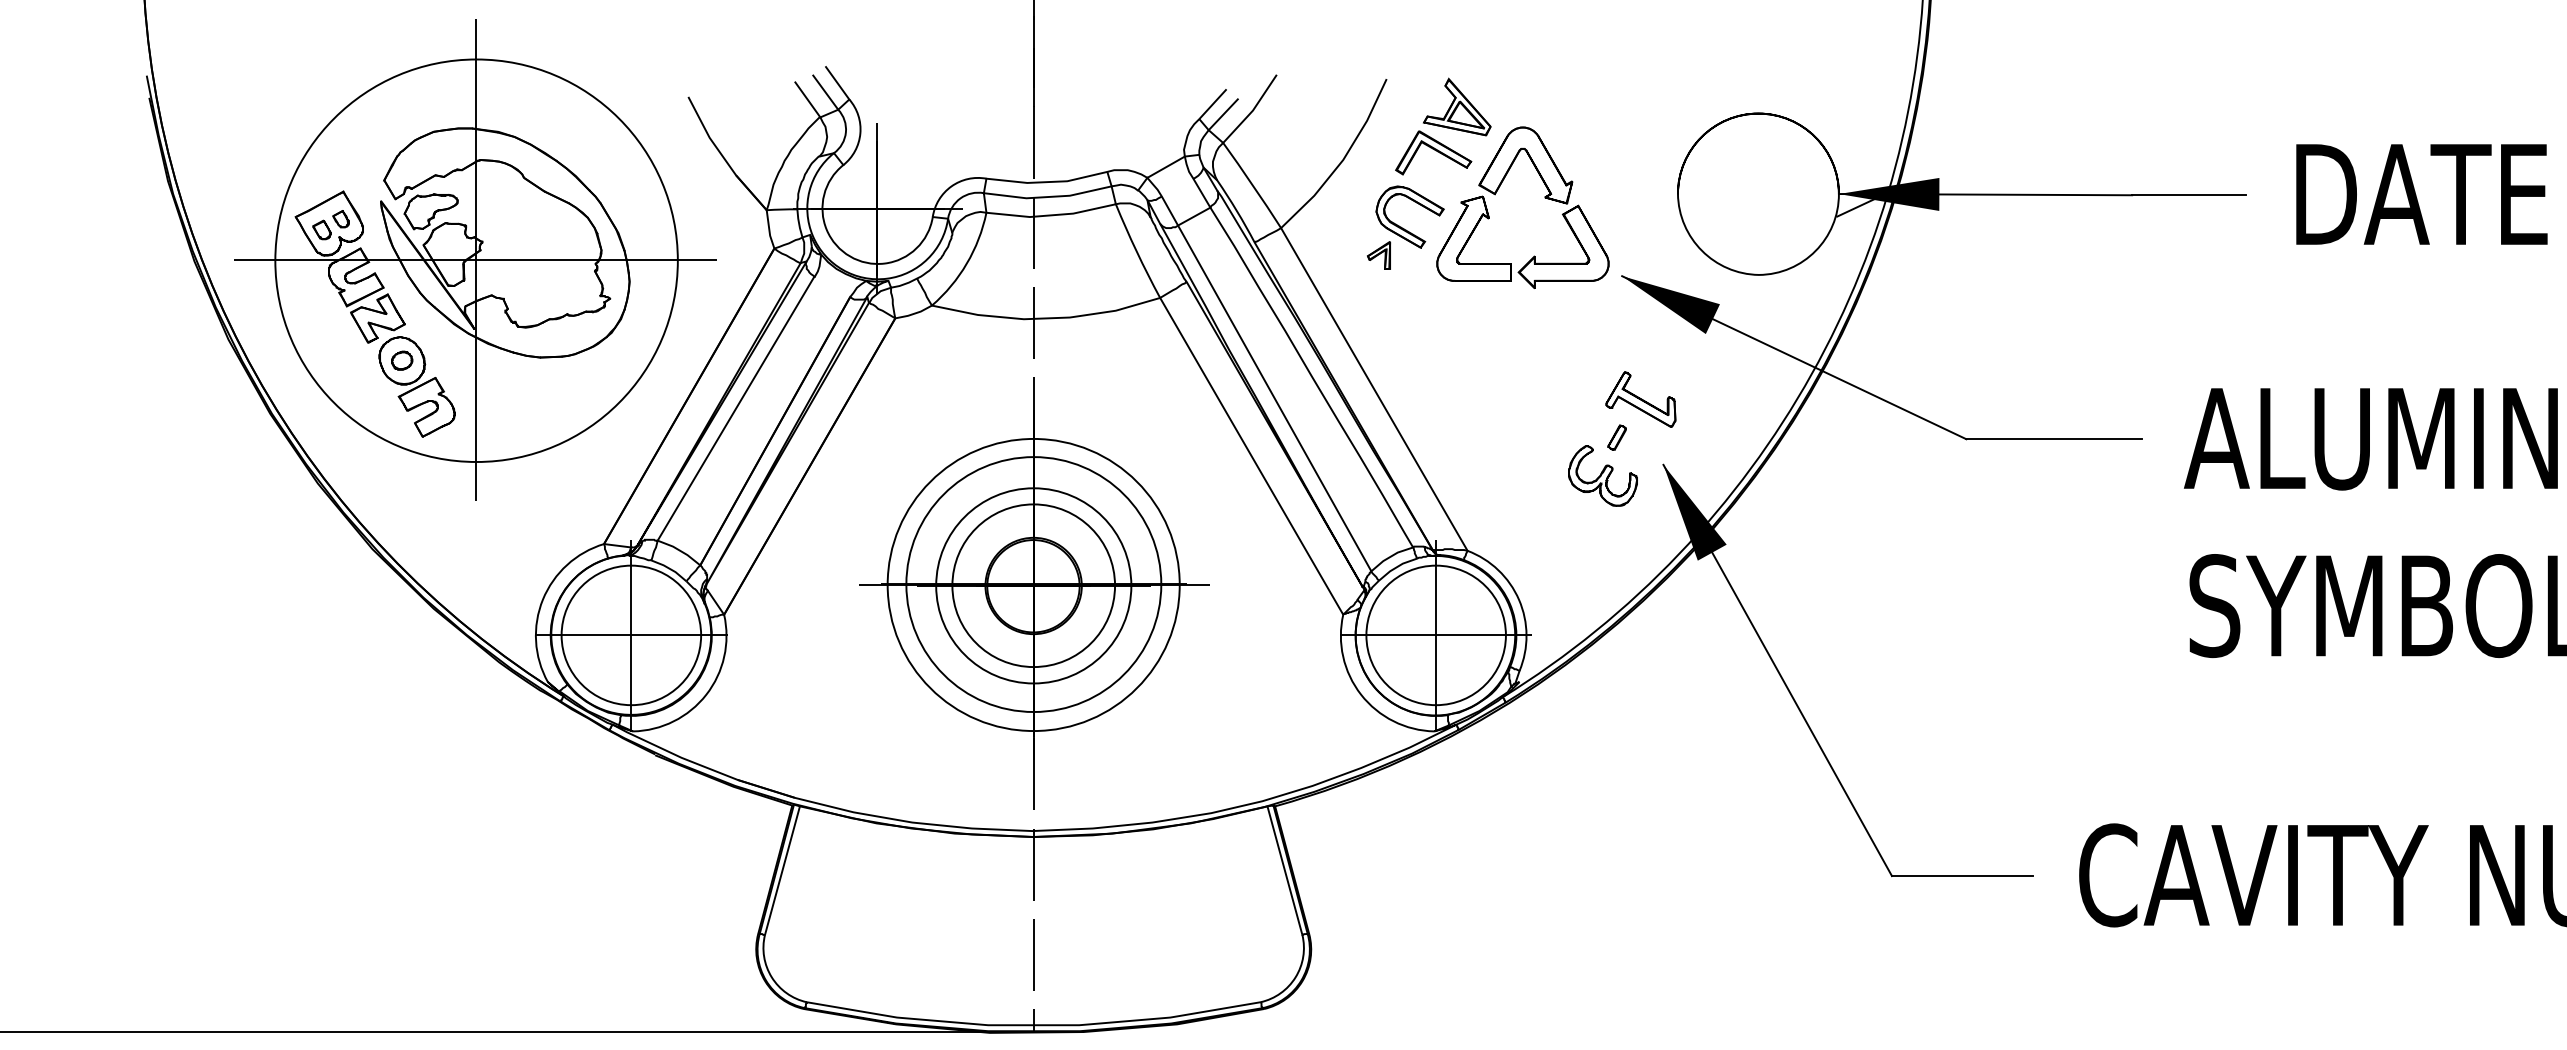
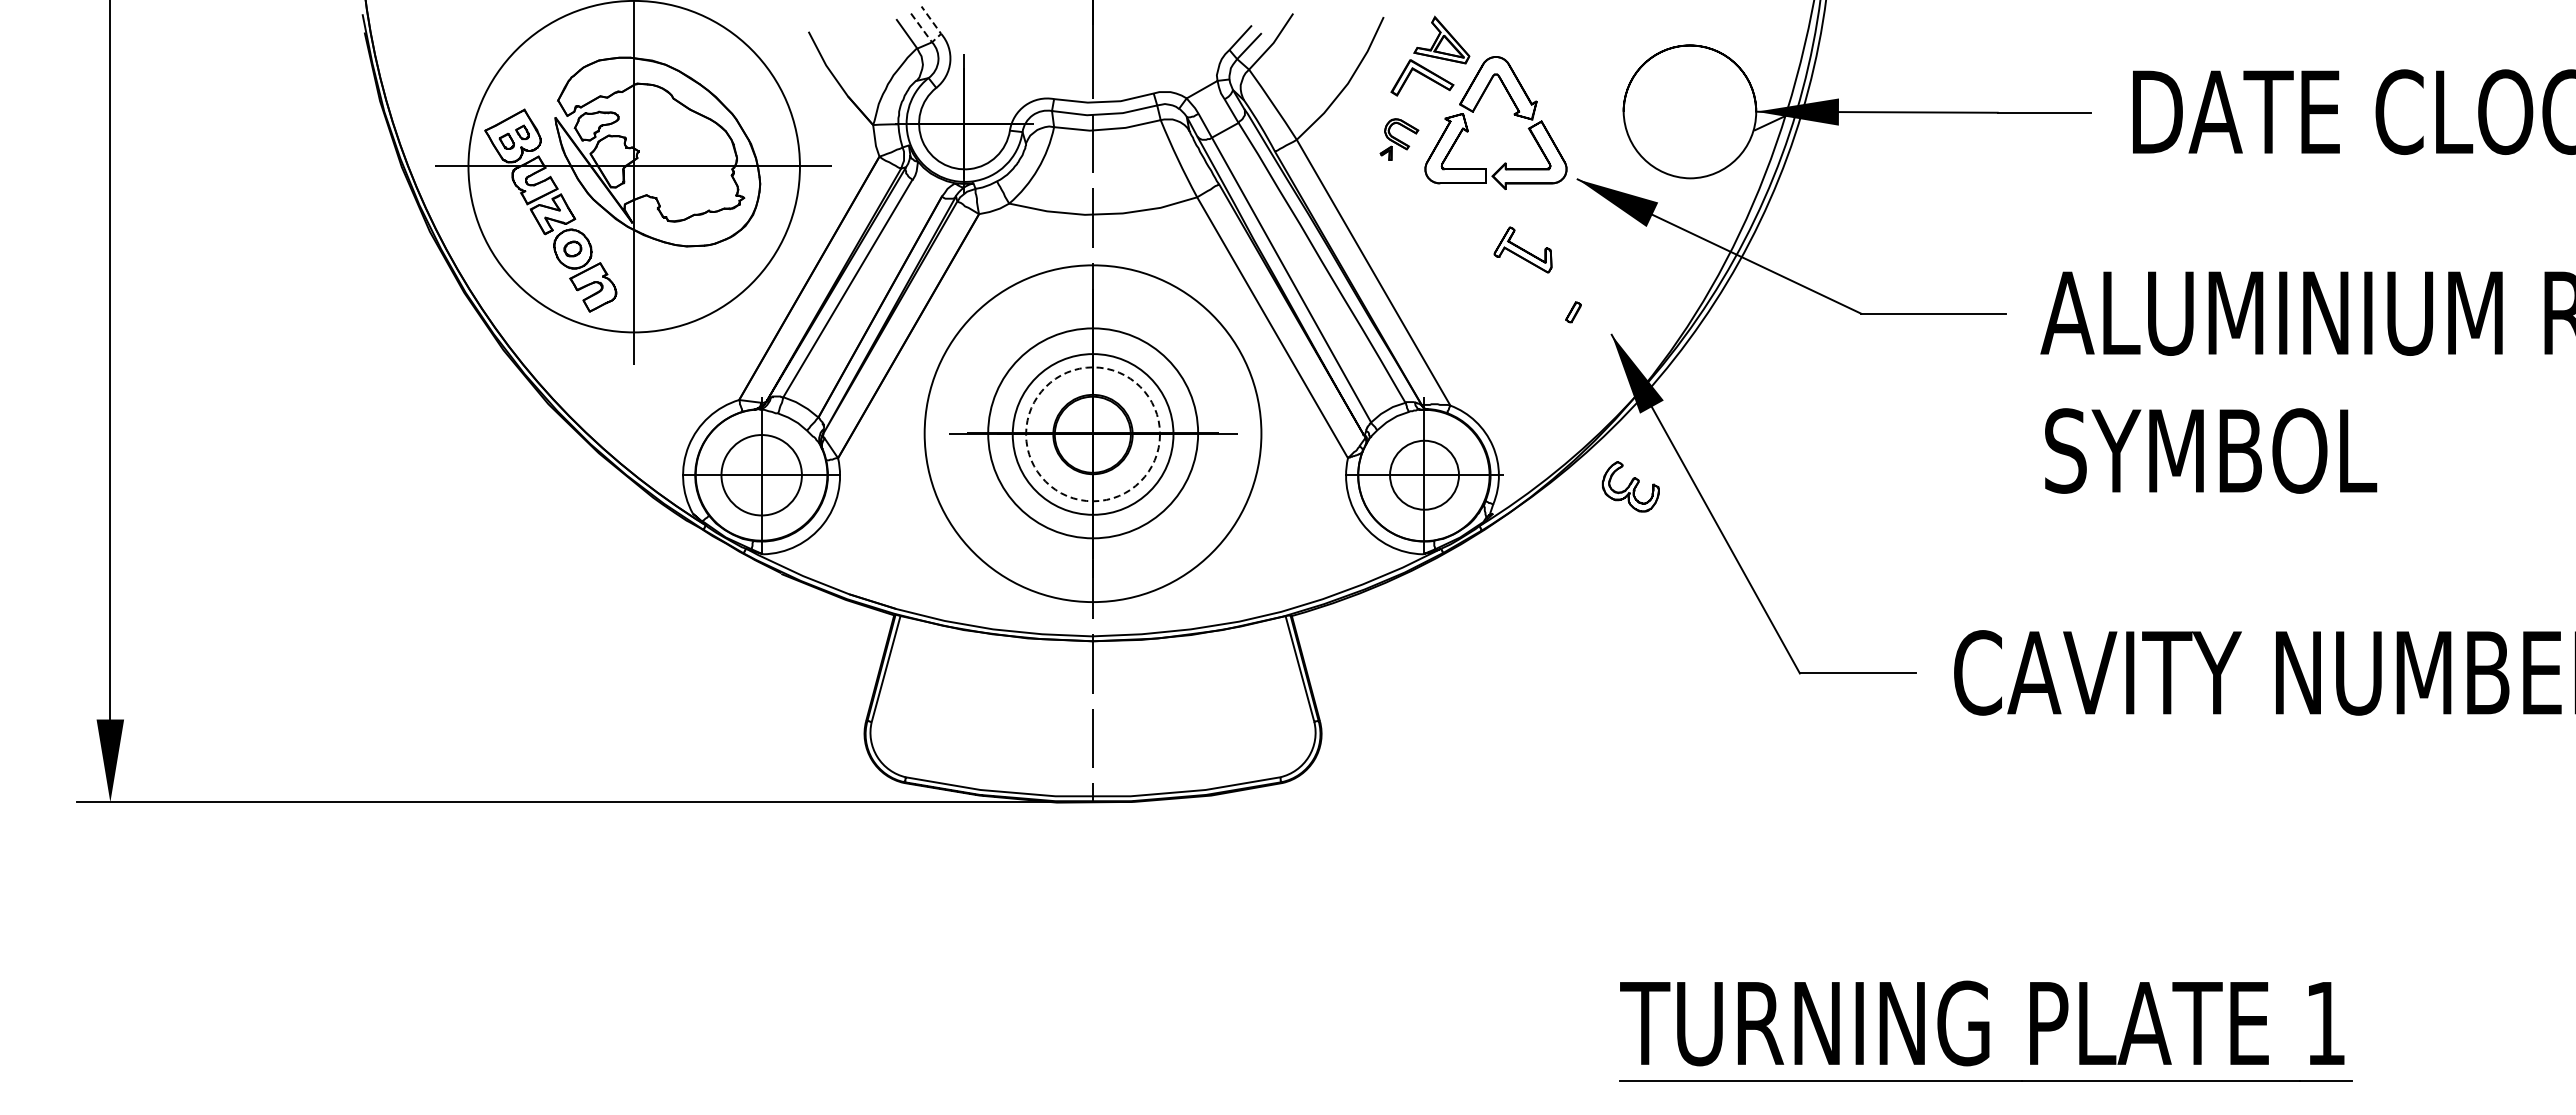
line: (843, 105) -> (936, 38), solid -> dashed
part: (1405, 227) -> (1399, 139), size x0.6
part: (1640, 398) -> (1522, 249), moved
part: (1602, 475) -> (1630, 486), moved
circle: (1033, 584) -> (1092, 433), size x1.4
circle: (1034, 585) -> (1093, 434), solid -> dashed
circle: (631, 634) -> (761, 474), size x0.7
circle: (1436, 634) -> (1424, 474), size x0.6

